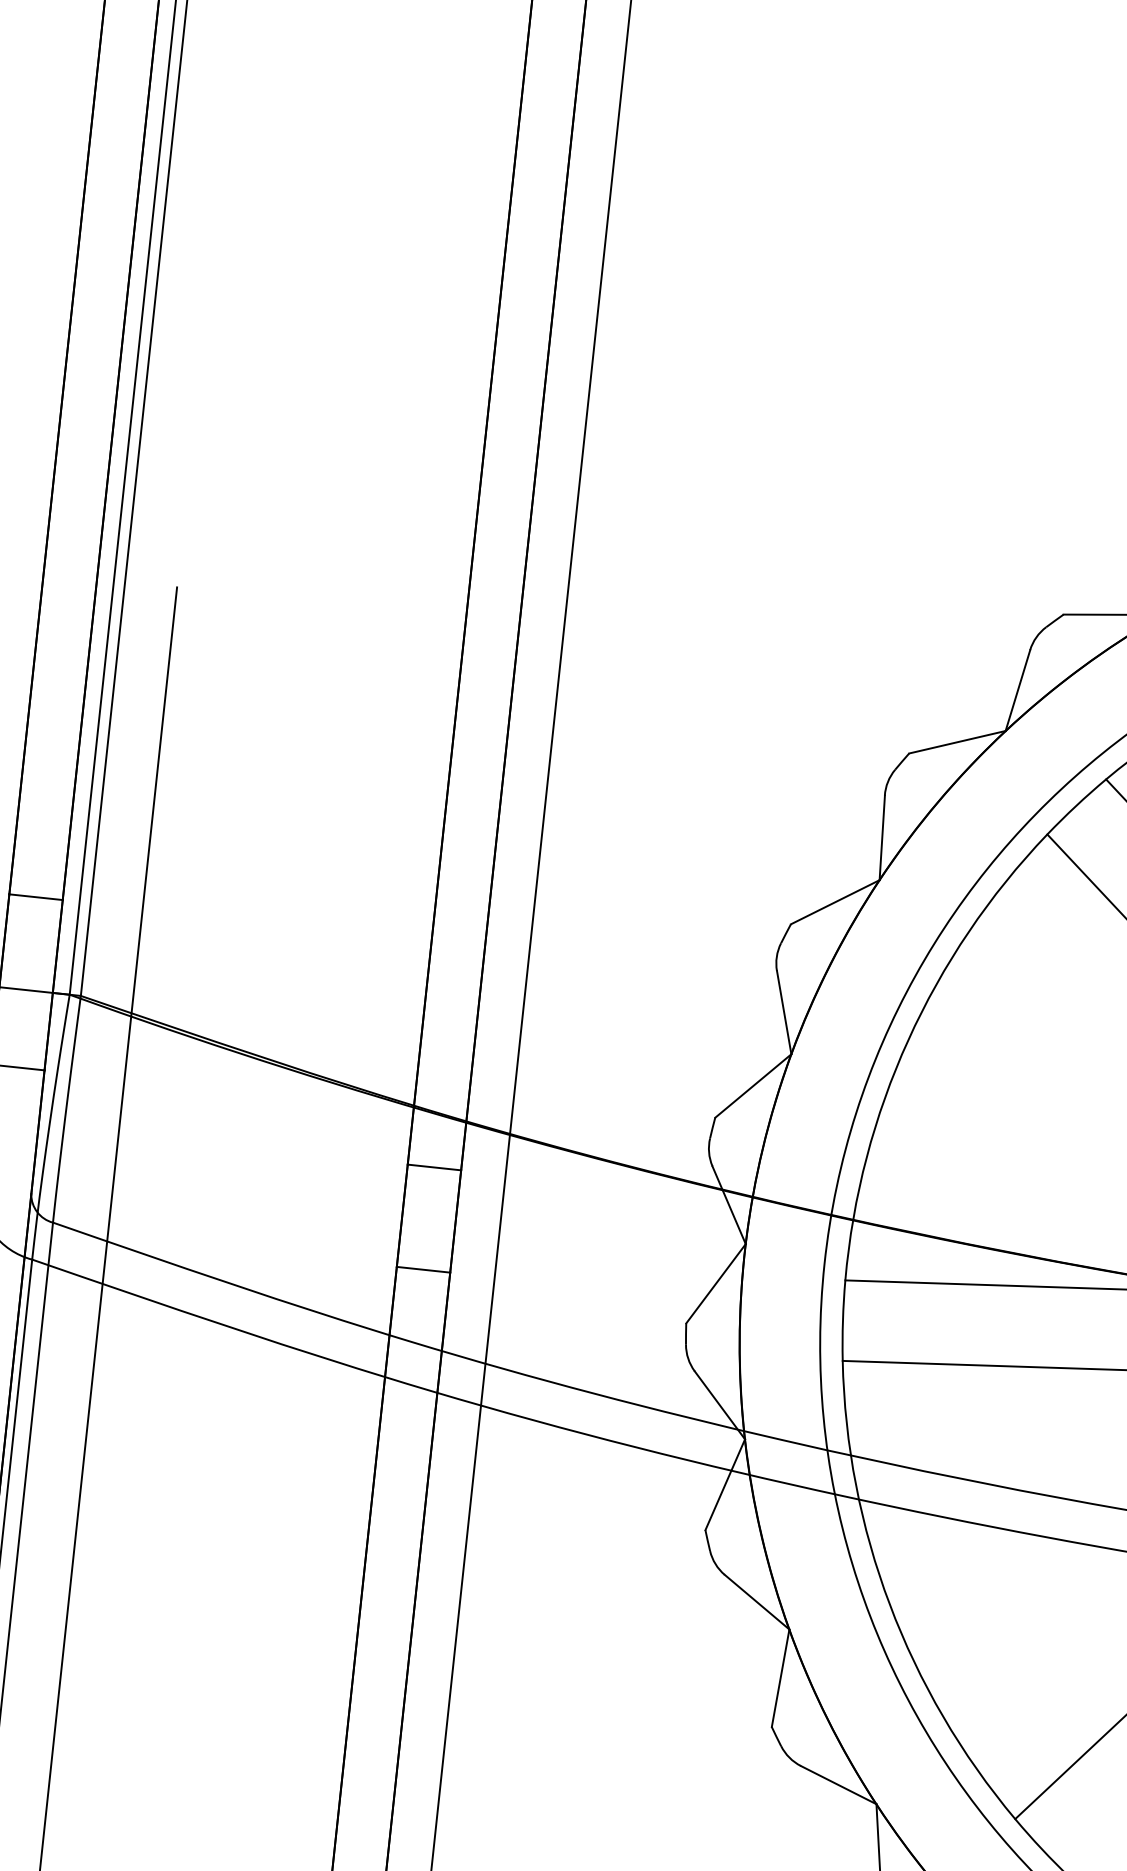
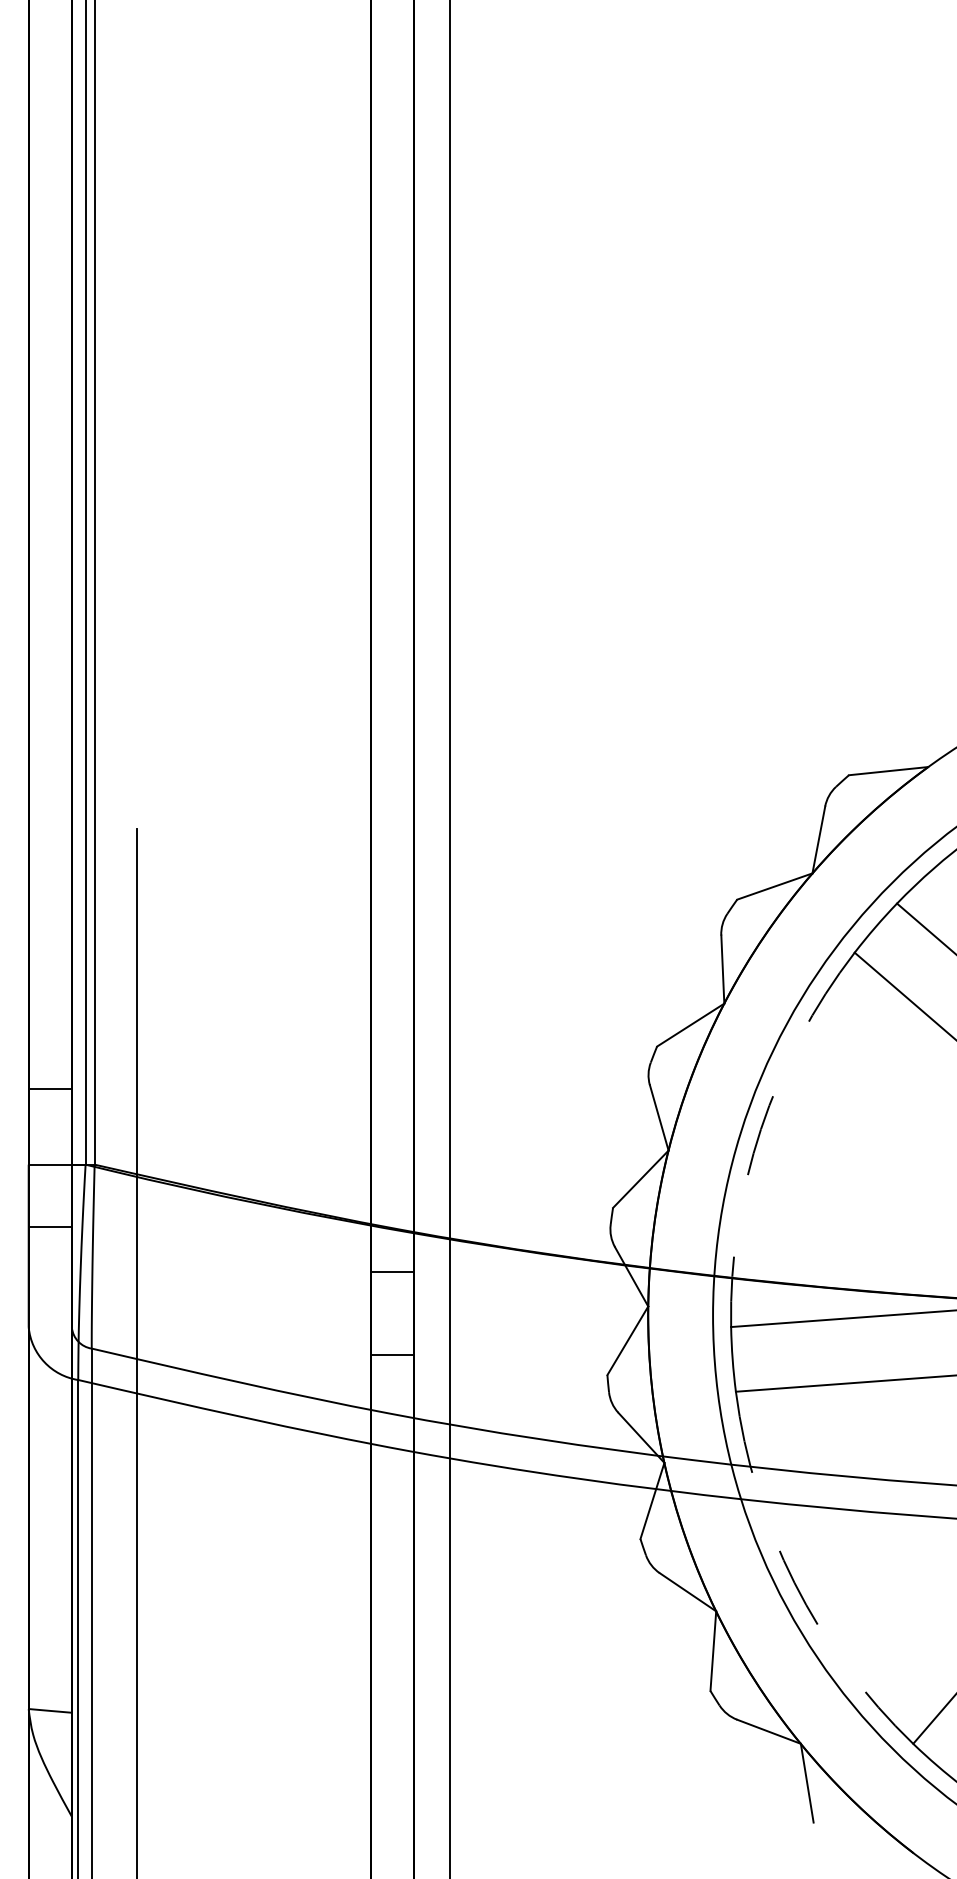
arc: (907, 1040) -> (760, 1129), solid -> dashed
arc: (889, 1604) -> (794, 1582), solid -> dashed

